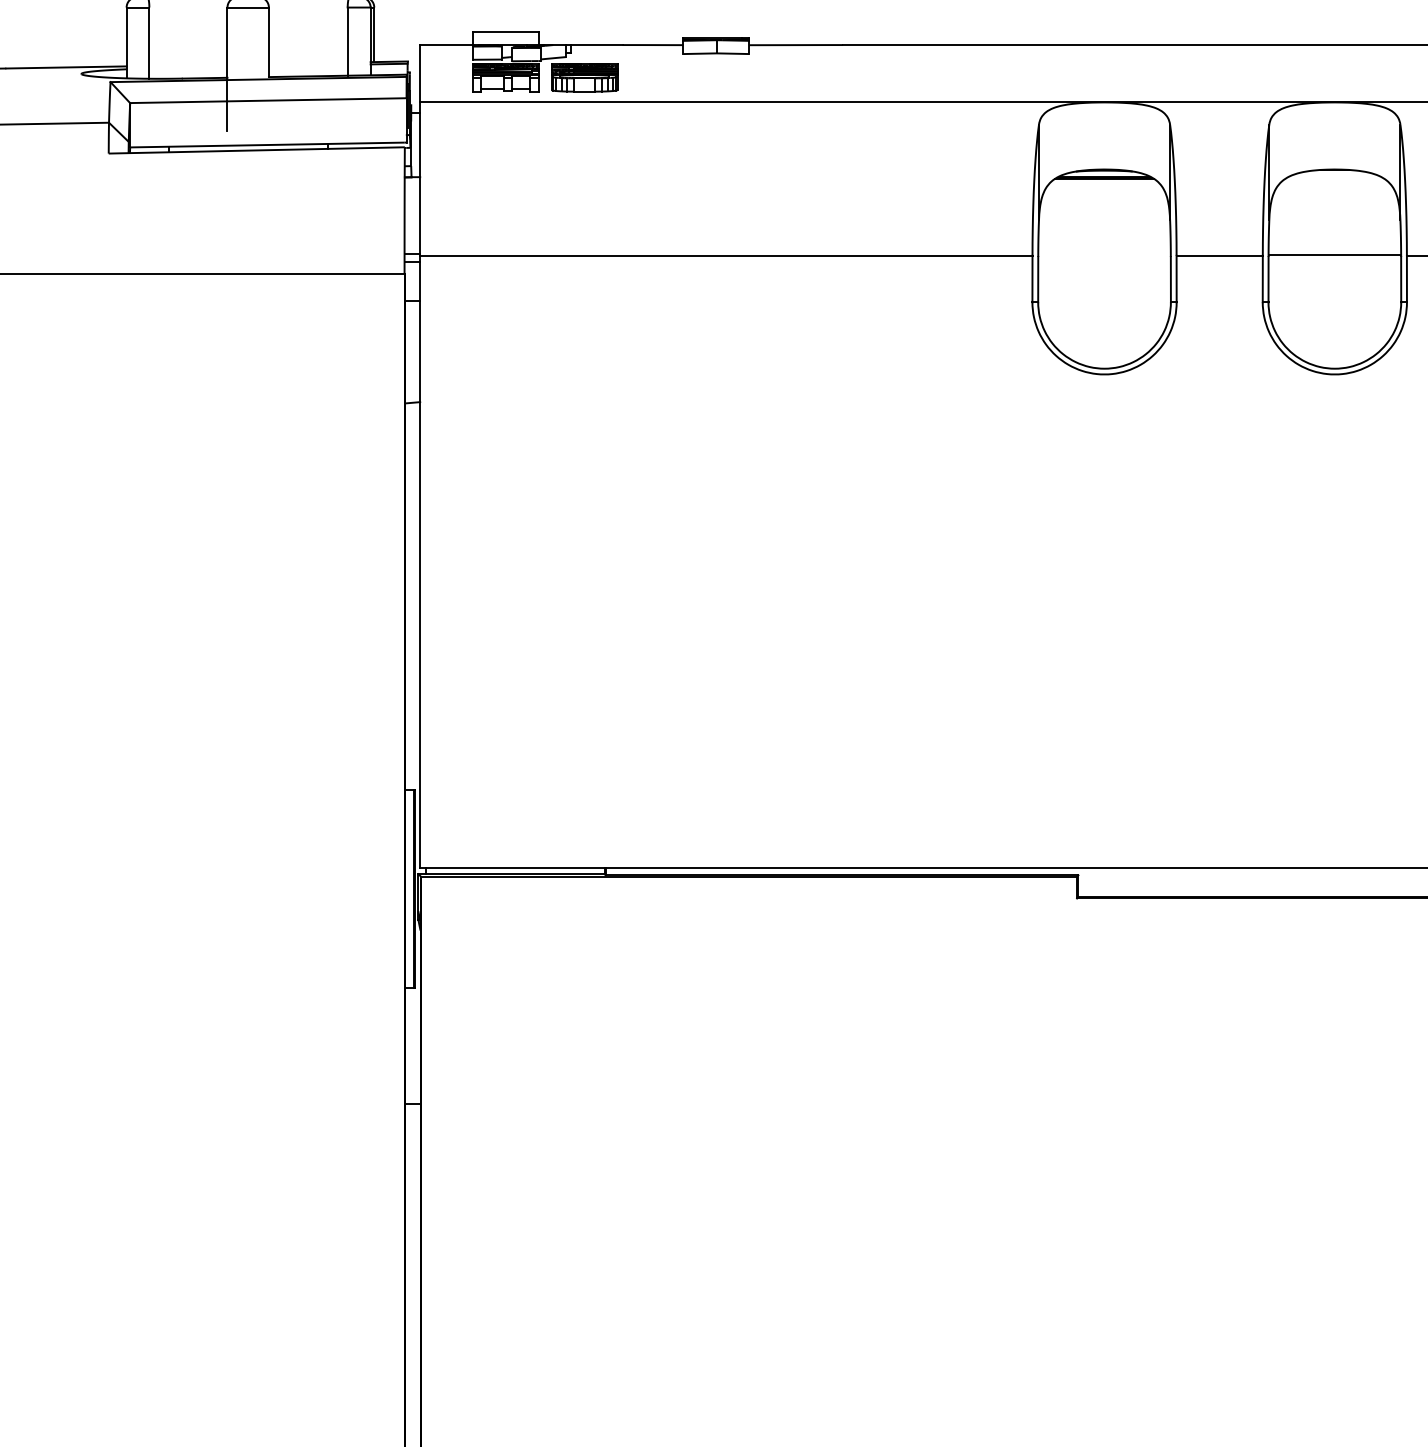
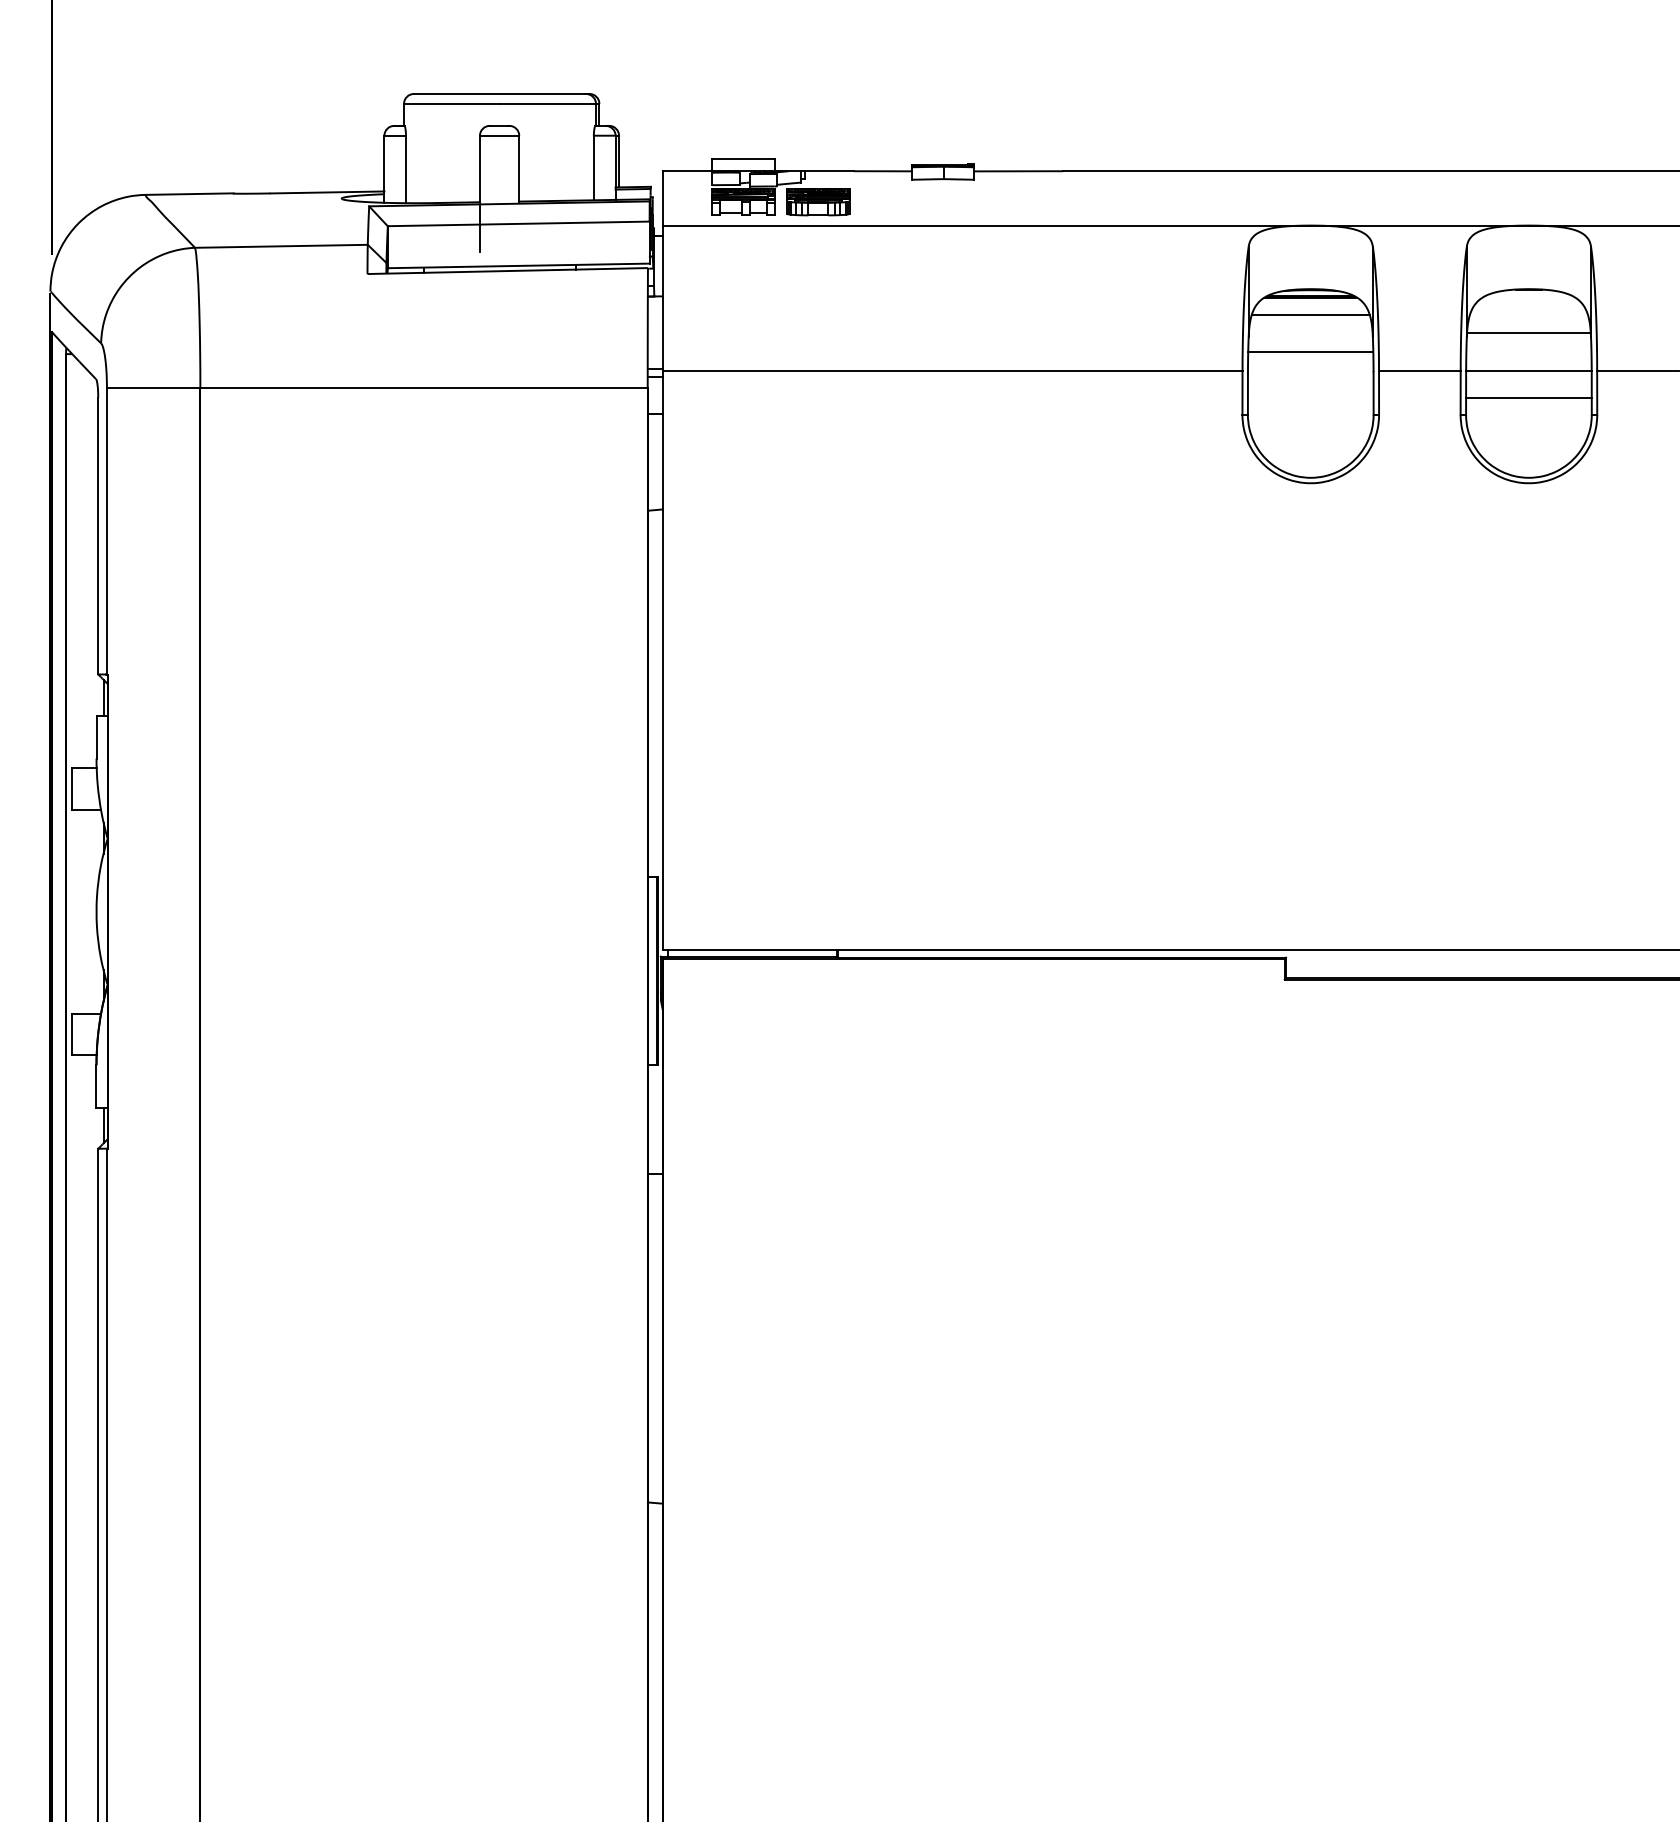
line: (1104, 196) -> (1310, 314), added
line: (1334, 216) -> (1528, 333), added
line: (1104, 236) -> (1310, 352), added
line: (1334, 284) -> (1528, 398), added

